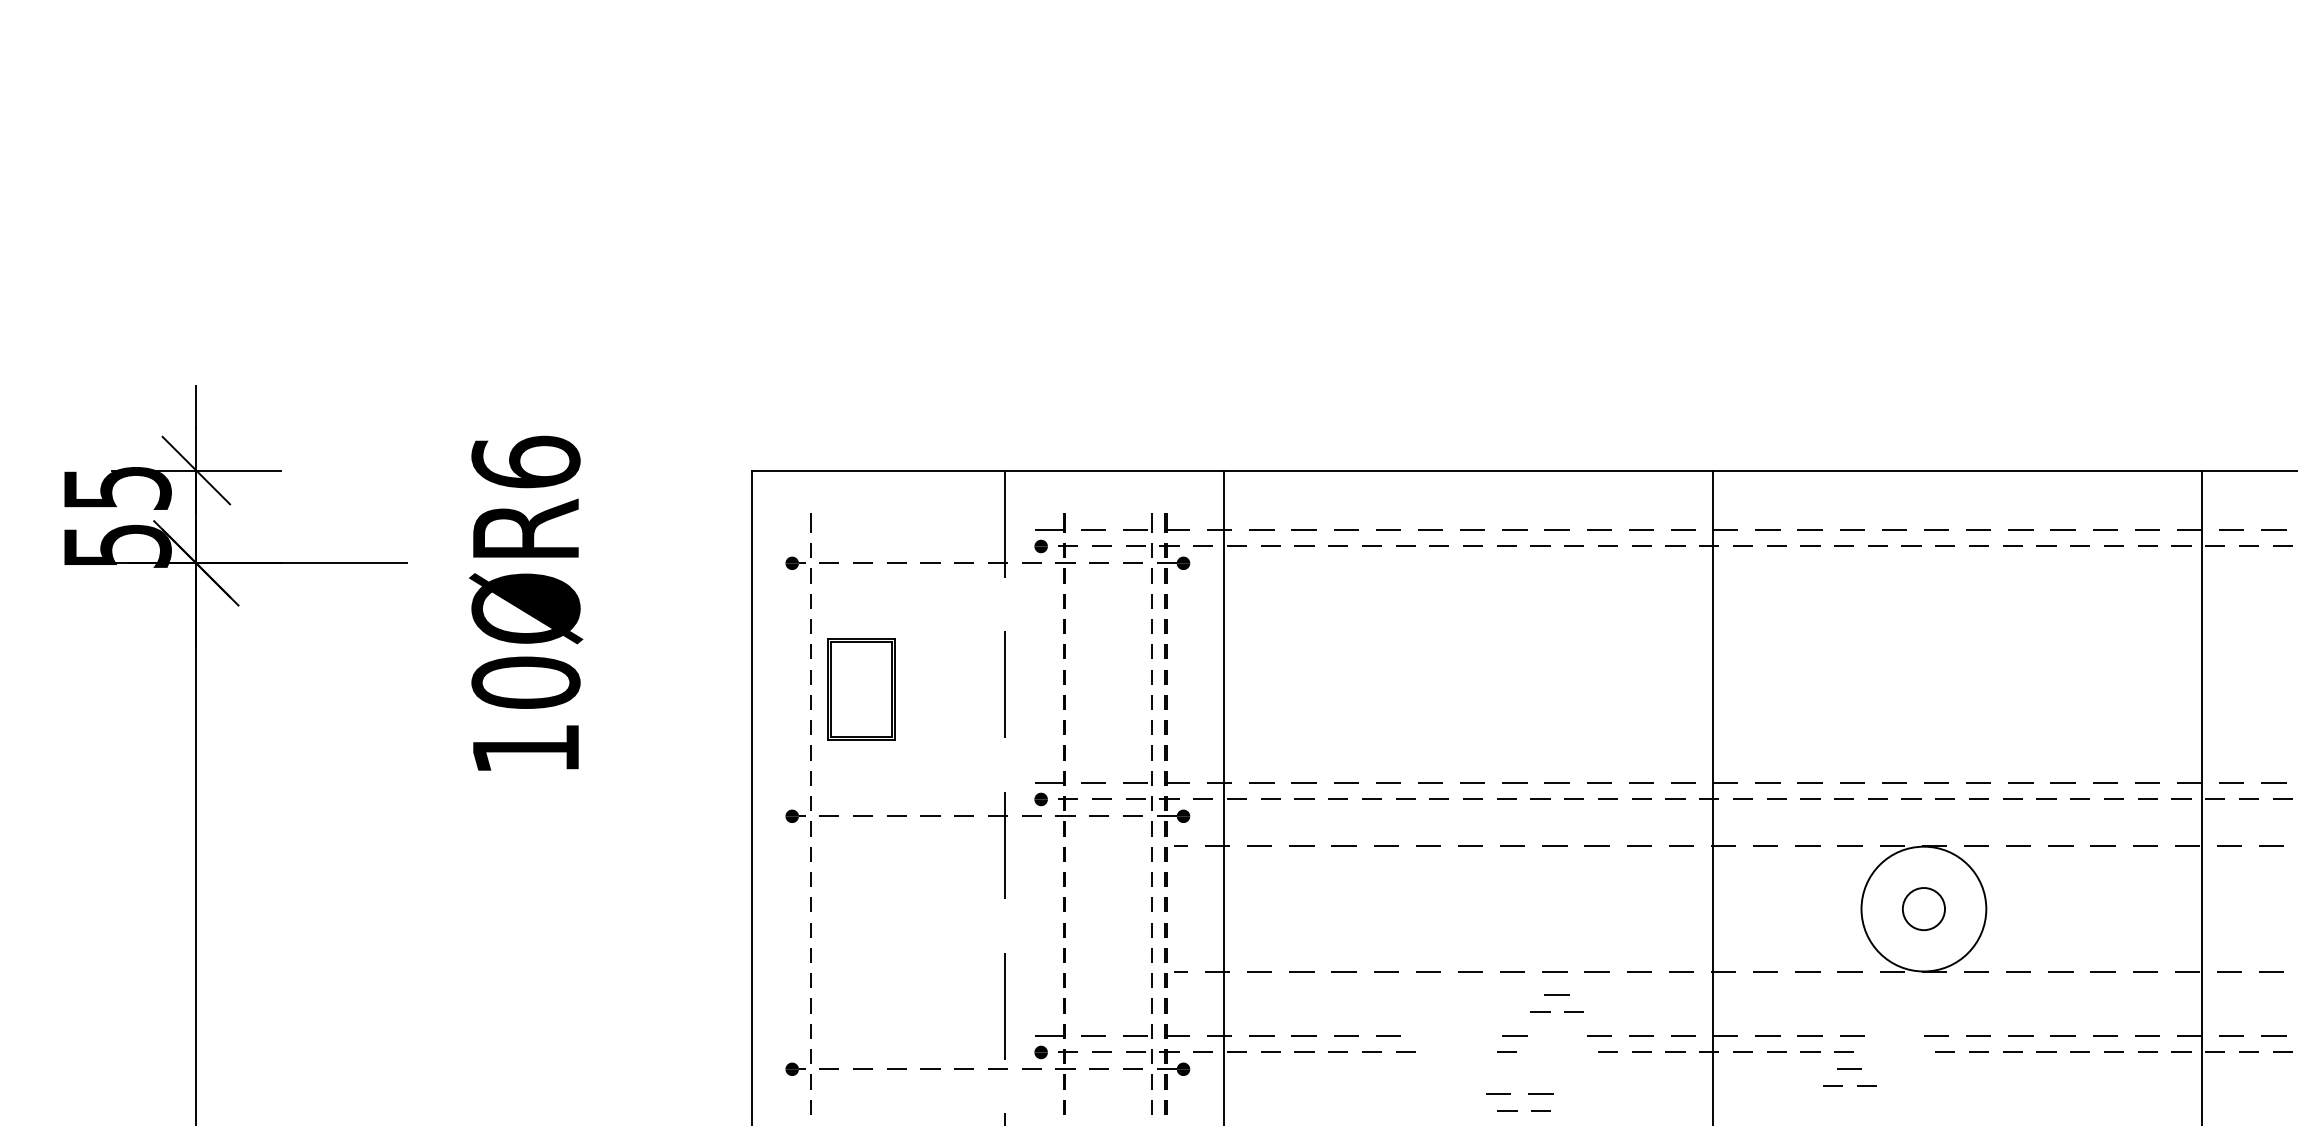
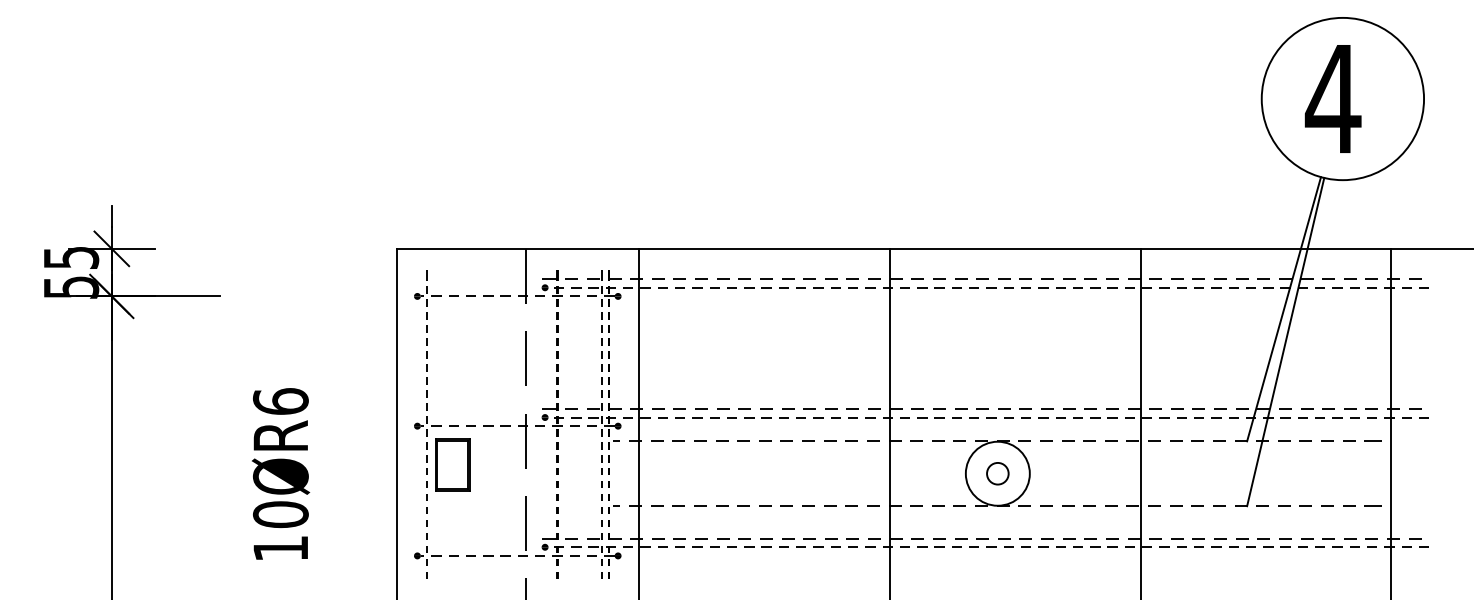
text: (527, 602) -> (281, 473), moved
part: (860, 688) -> (452, 464), moved
part: (1556, 1002) -> (809, 542), moved
part: (1849, 1076) -> (982, 542), moved
part: (1519, 1101) -> (755, 542), moved

